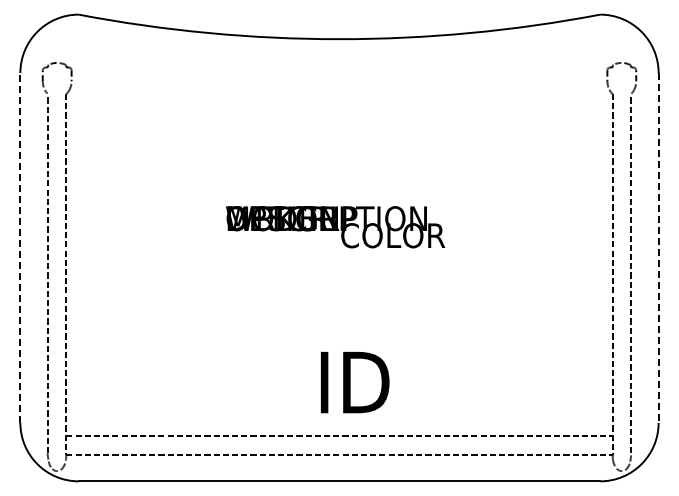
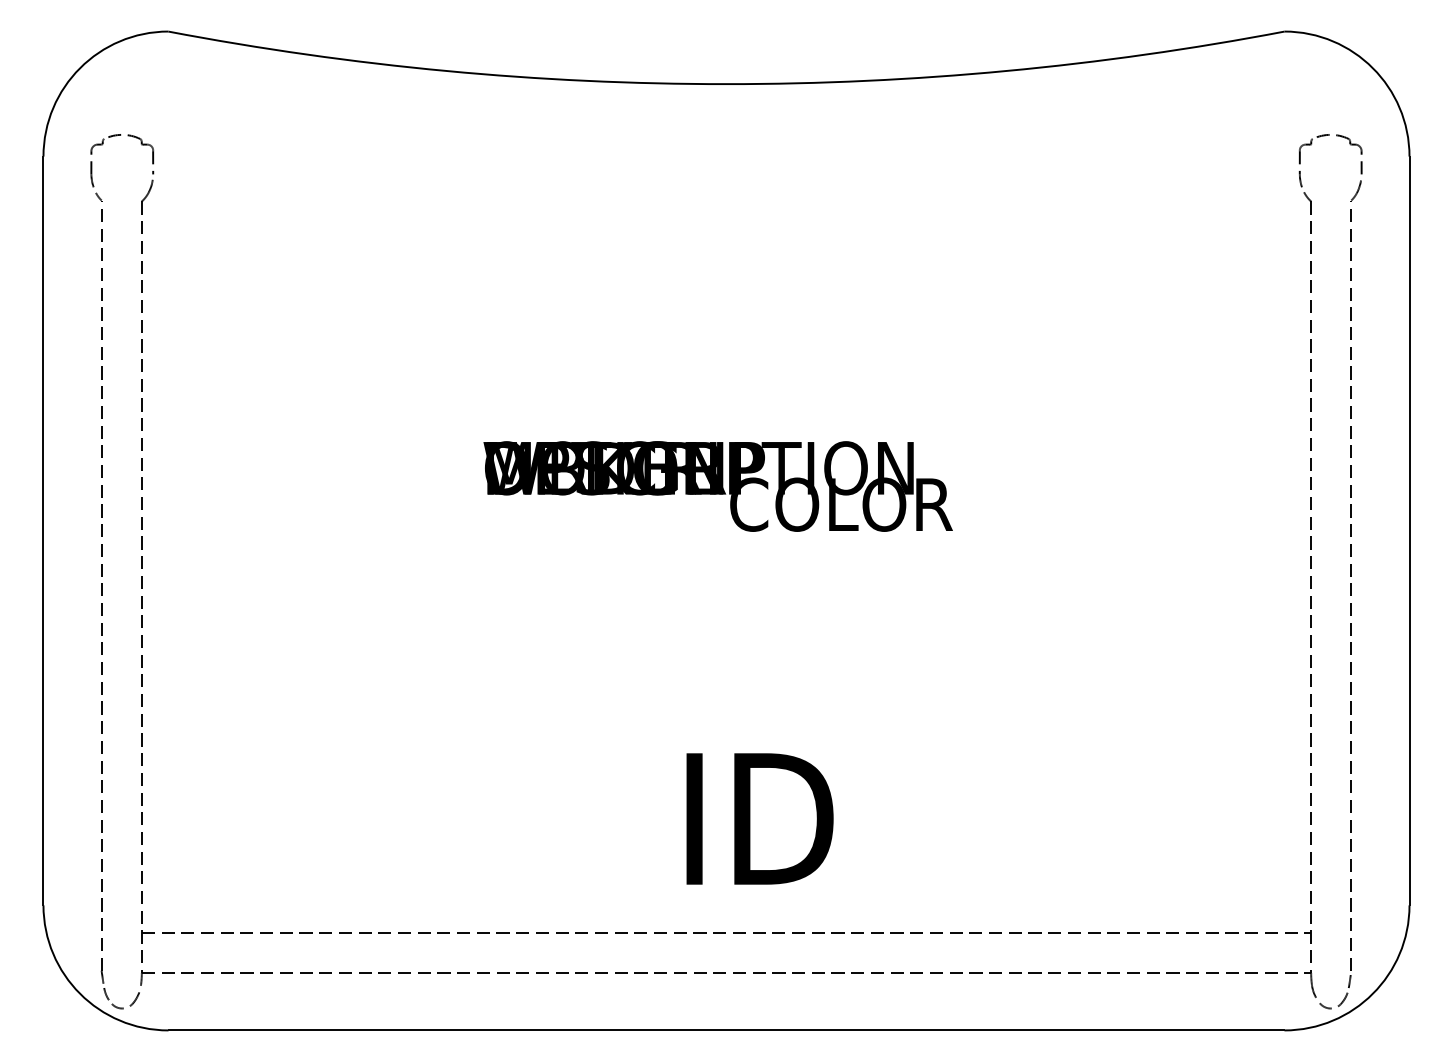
line: (20, 248) -> (43, 532), dashed -> solid
line: (658, 248) -> (1409, 532), dashed -> solid

